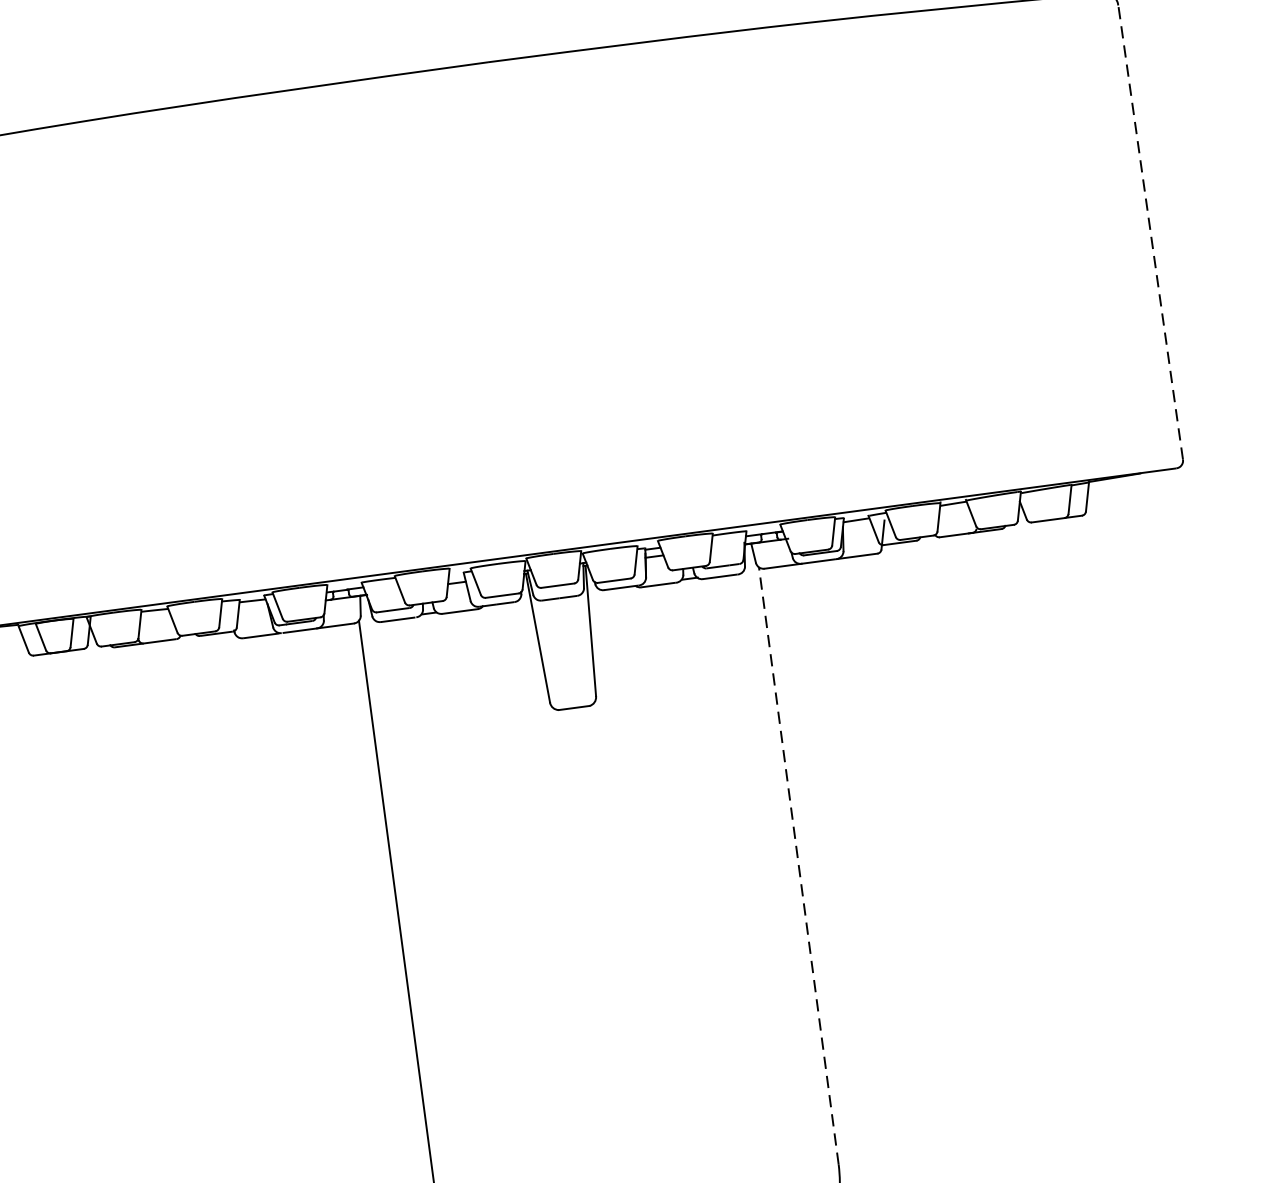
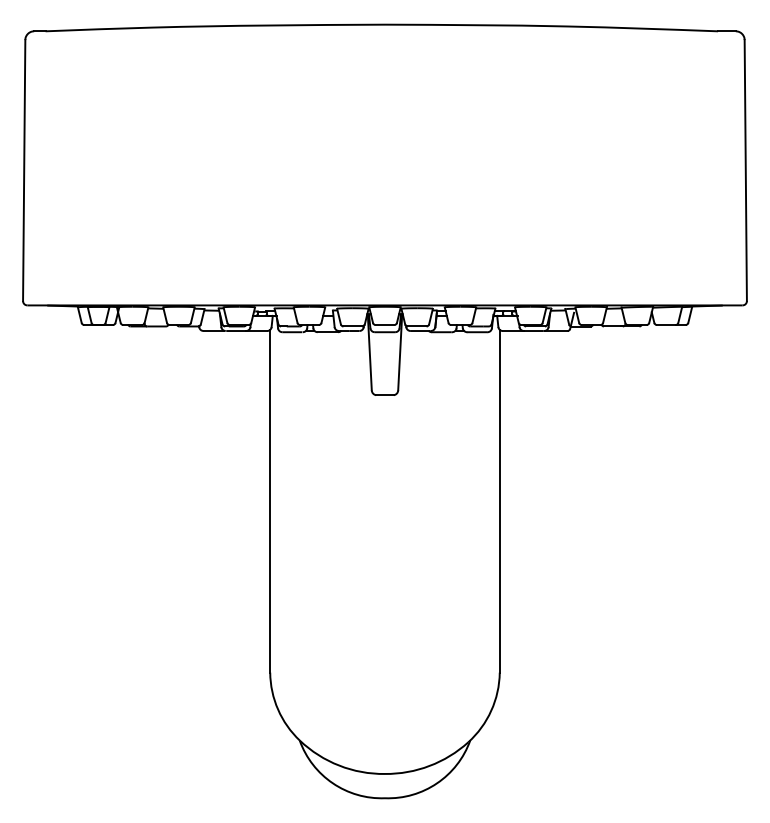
line: (1150, 232) -> (745, 170), dashed -> solid
line: (798, 864) -> (499, 500), dashed -> solid

